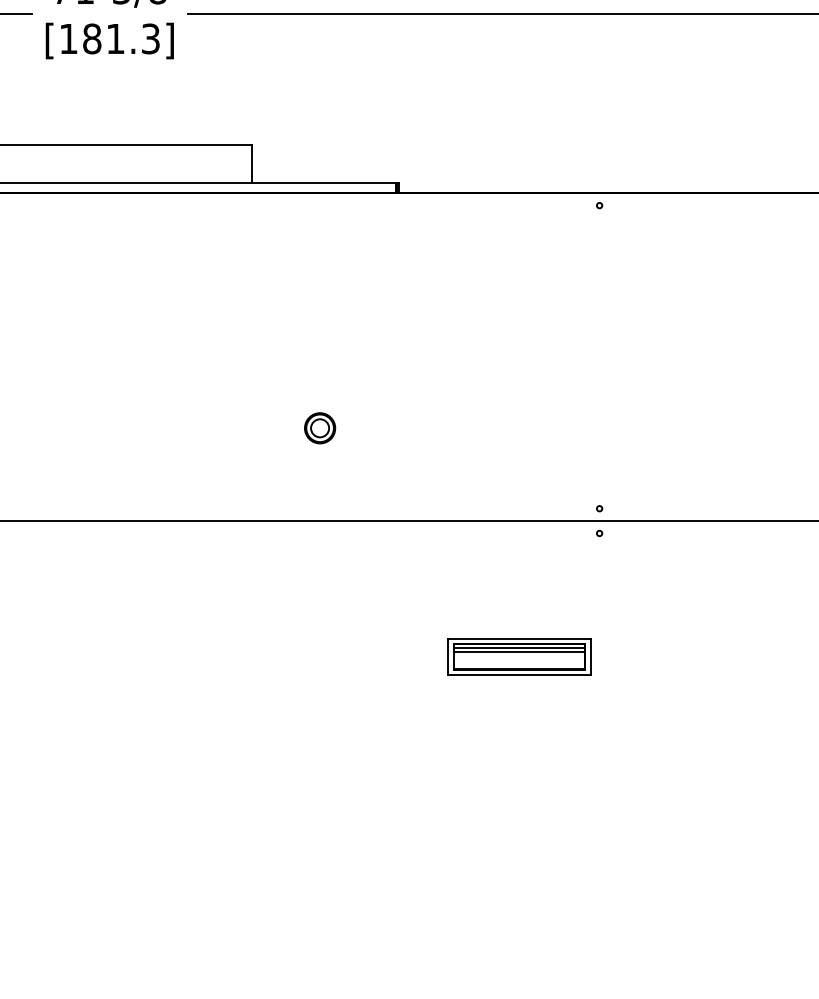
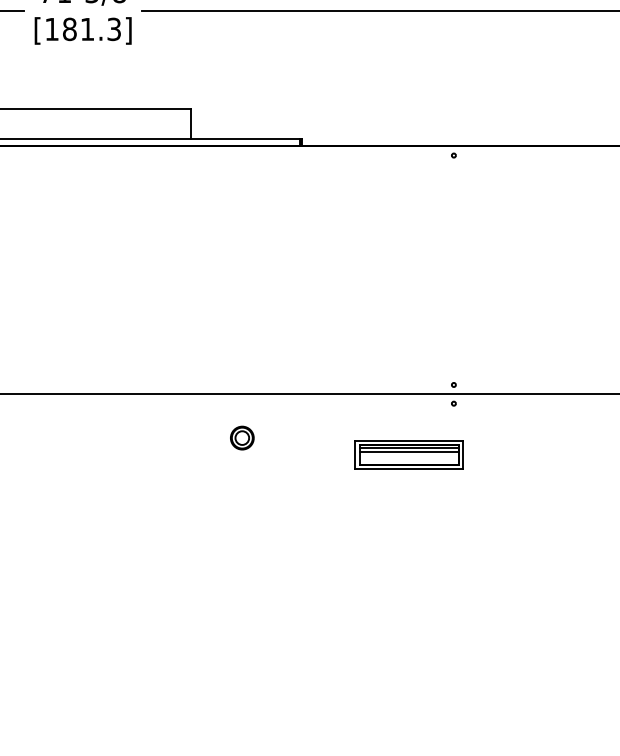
part: (320, 427) -> (242, 437), moved
part: (518, 656) -> (408, 454), moved

